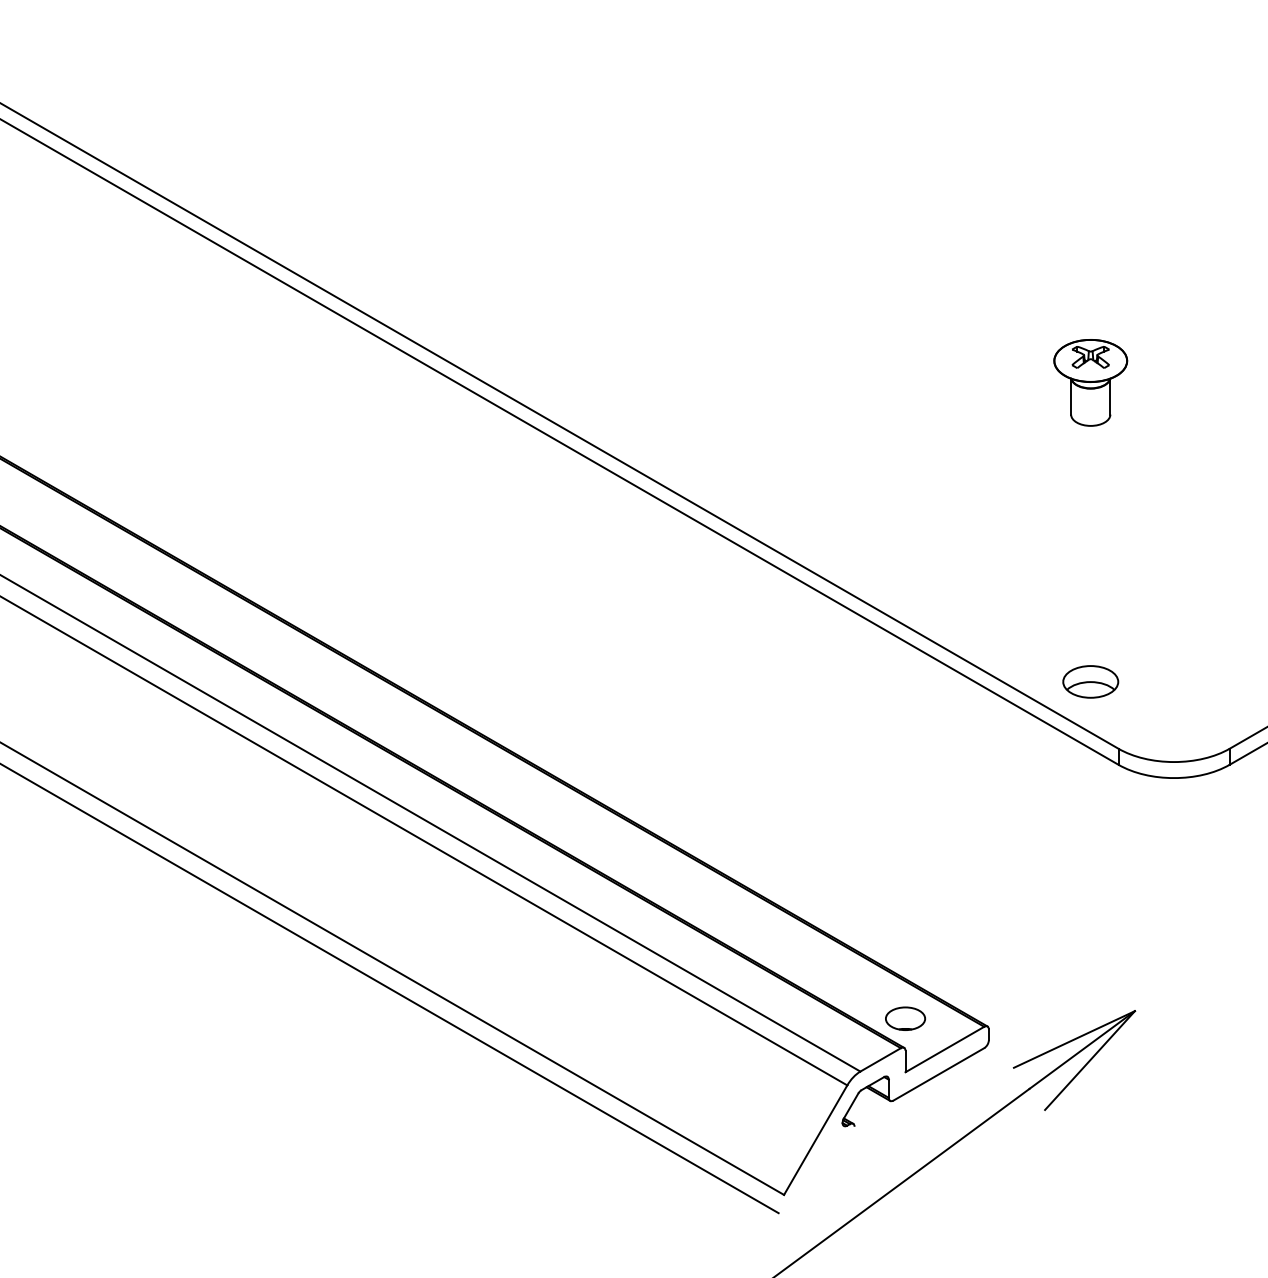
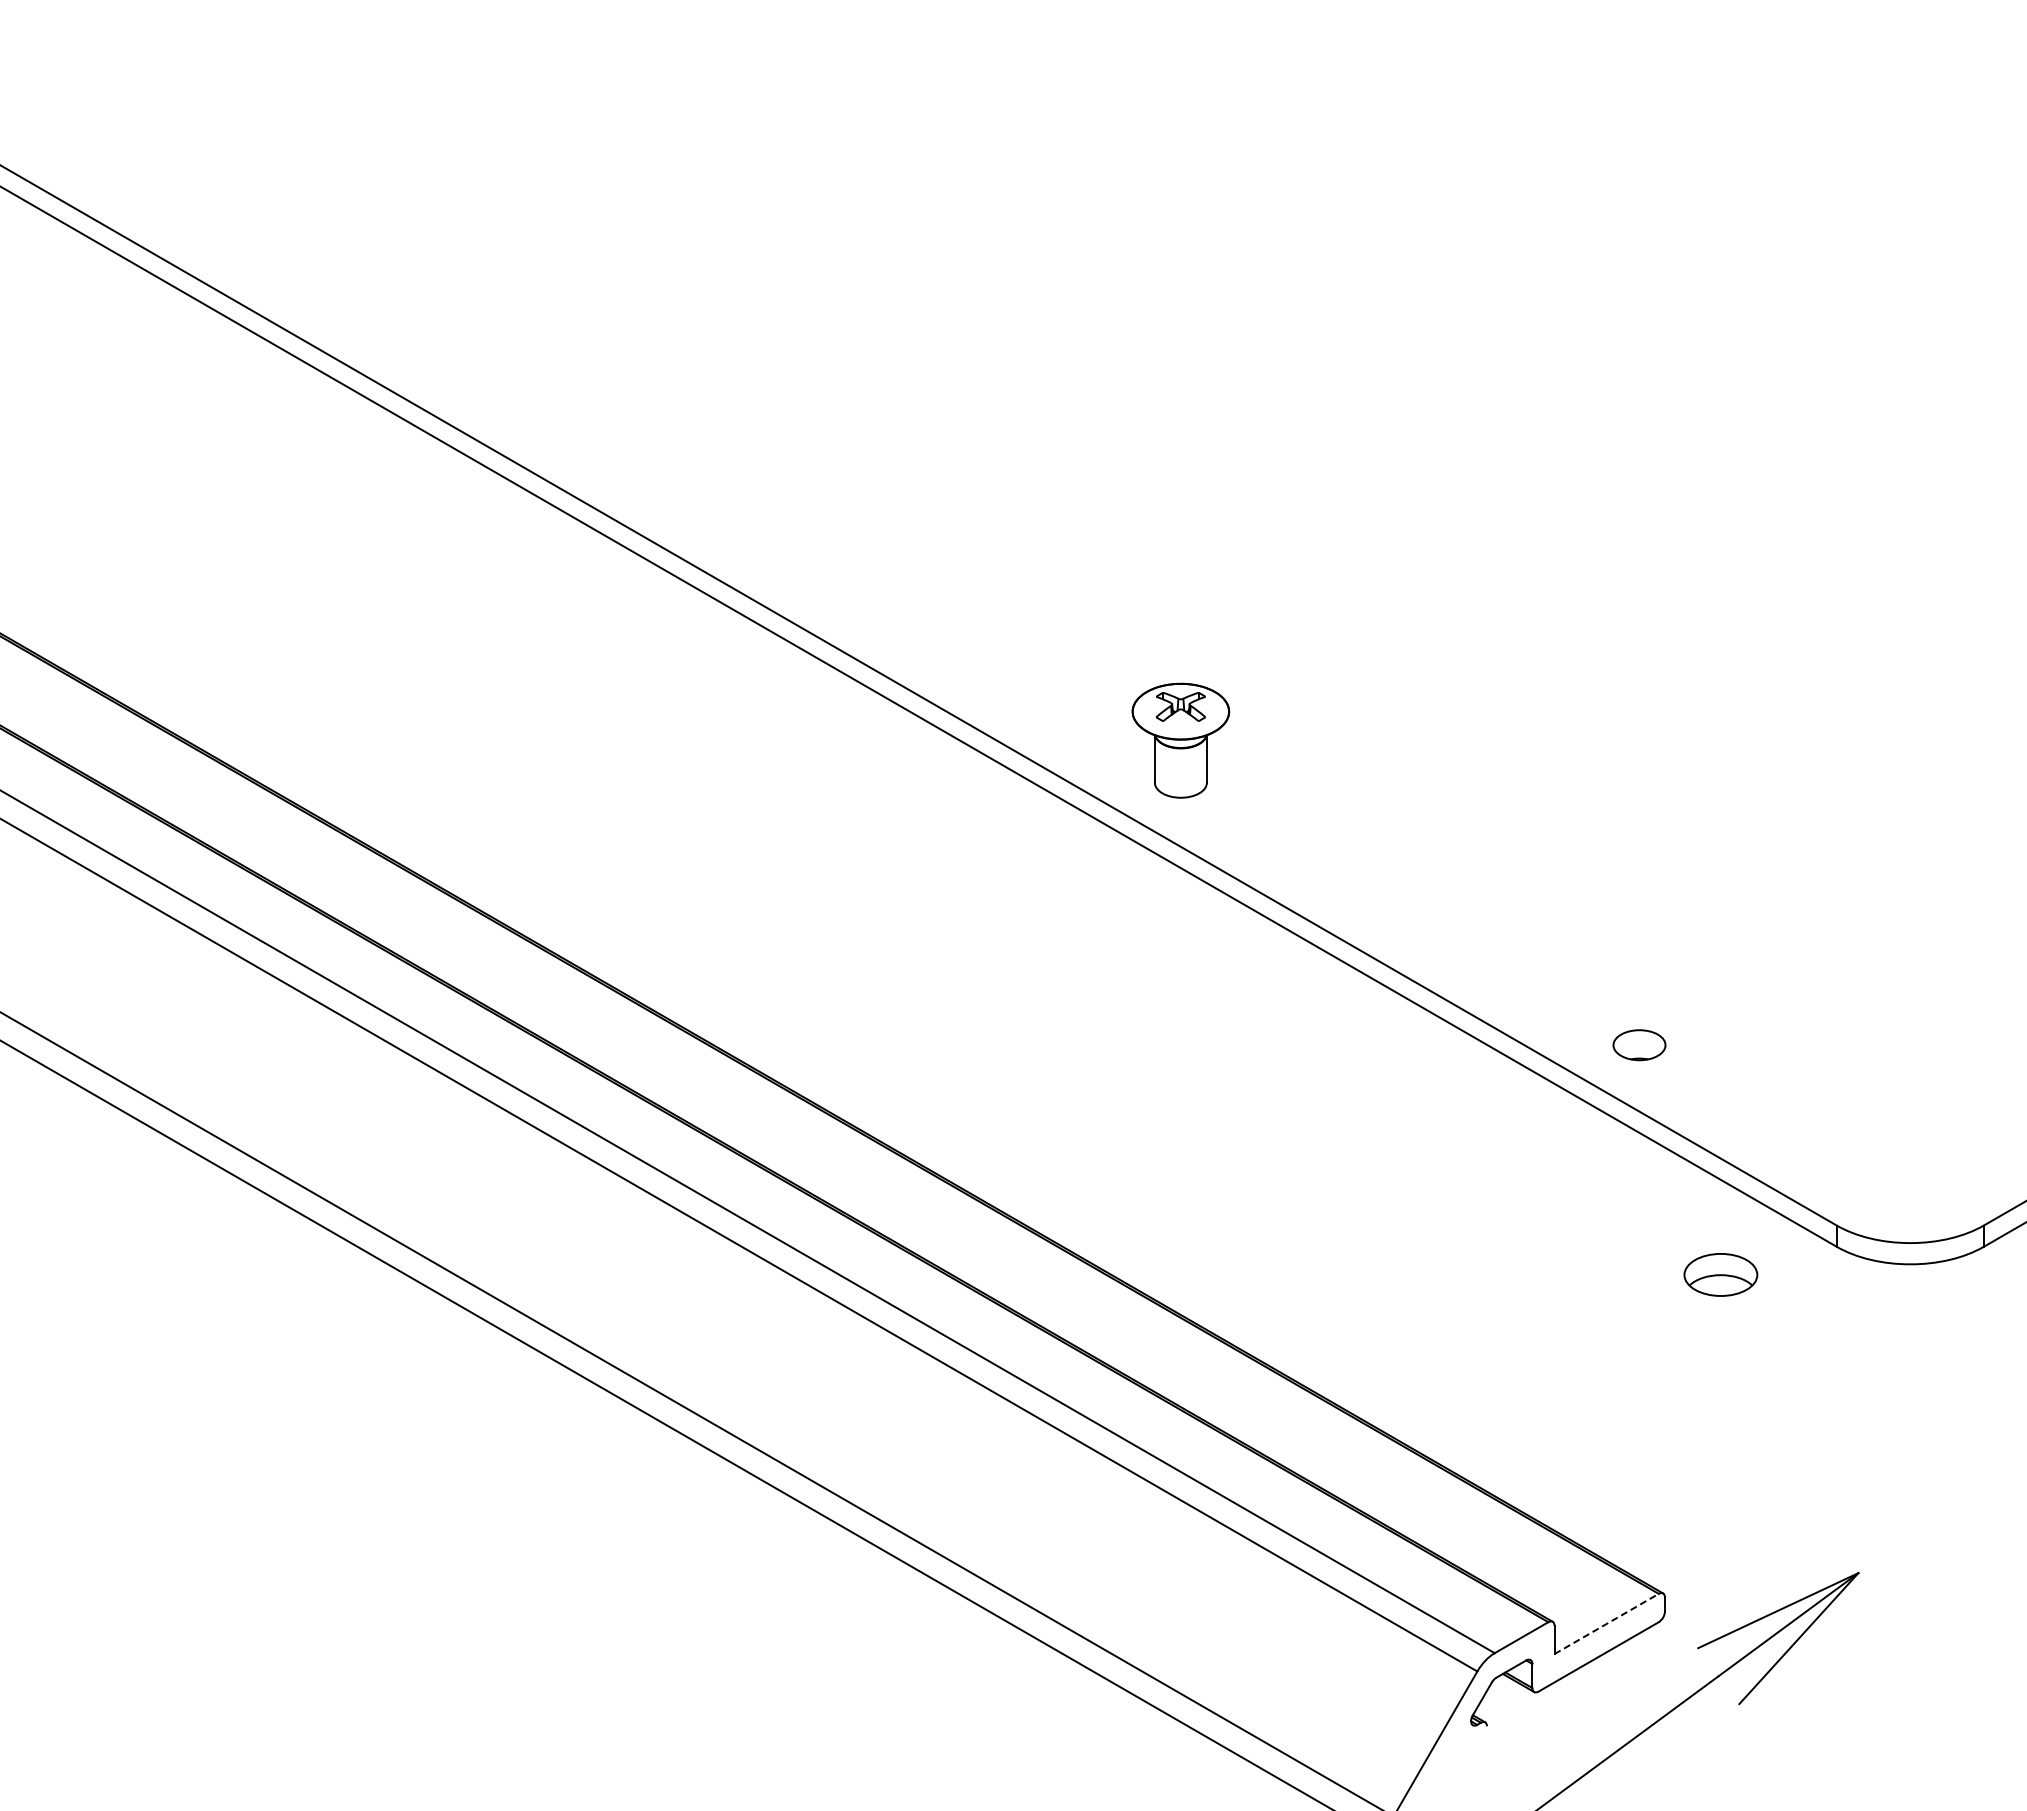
part: (1090, 382) -> (1180, 740), moved
part: (1090, 681) -> (1720, 1274), moved
part: (905, 1018) -> (1639, 1045), moved
line: (945, 1049) -> (1607, 1623), solid -> dashed

